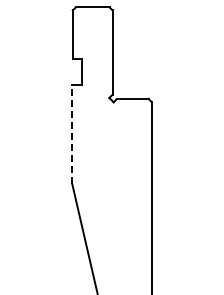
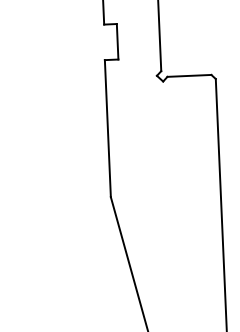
line: (72, 134) -> (108, 128), dashed -> solid

